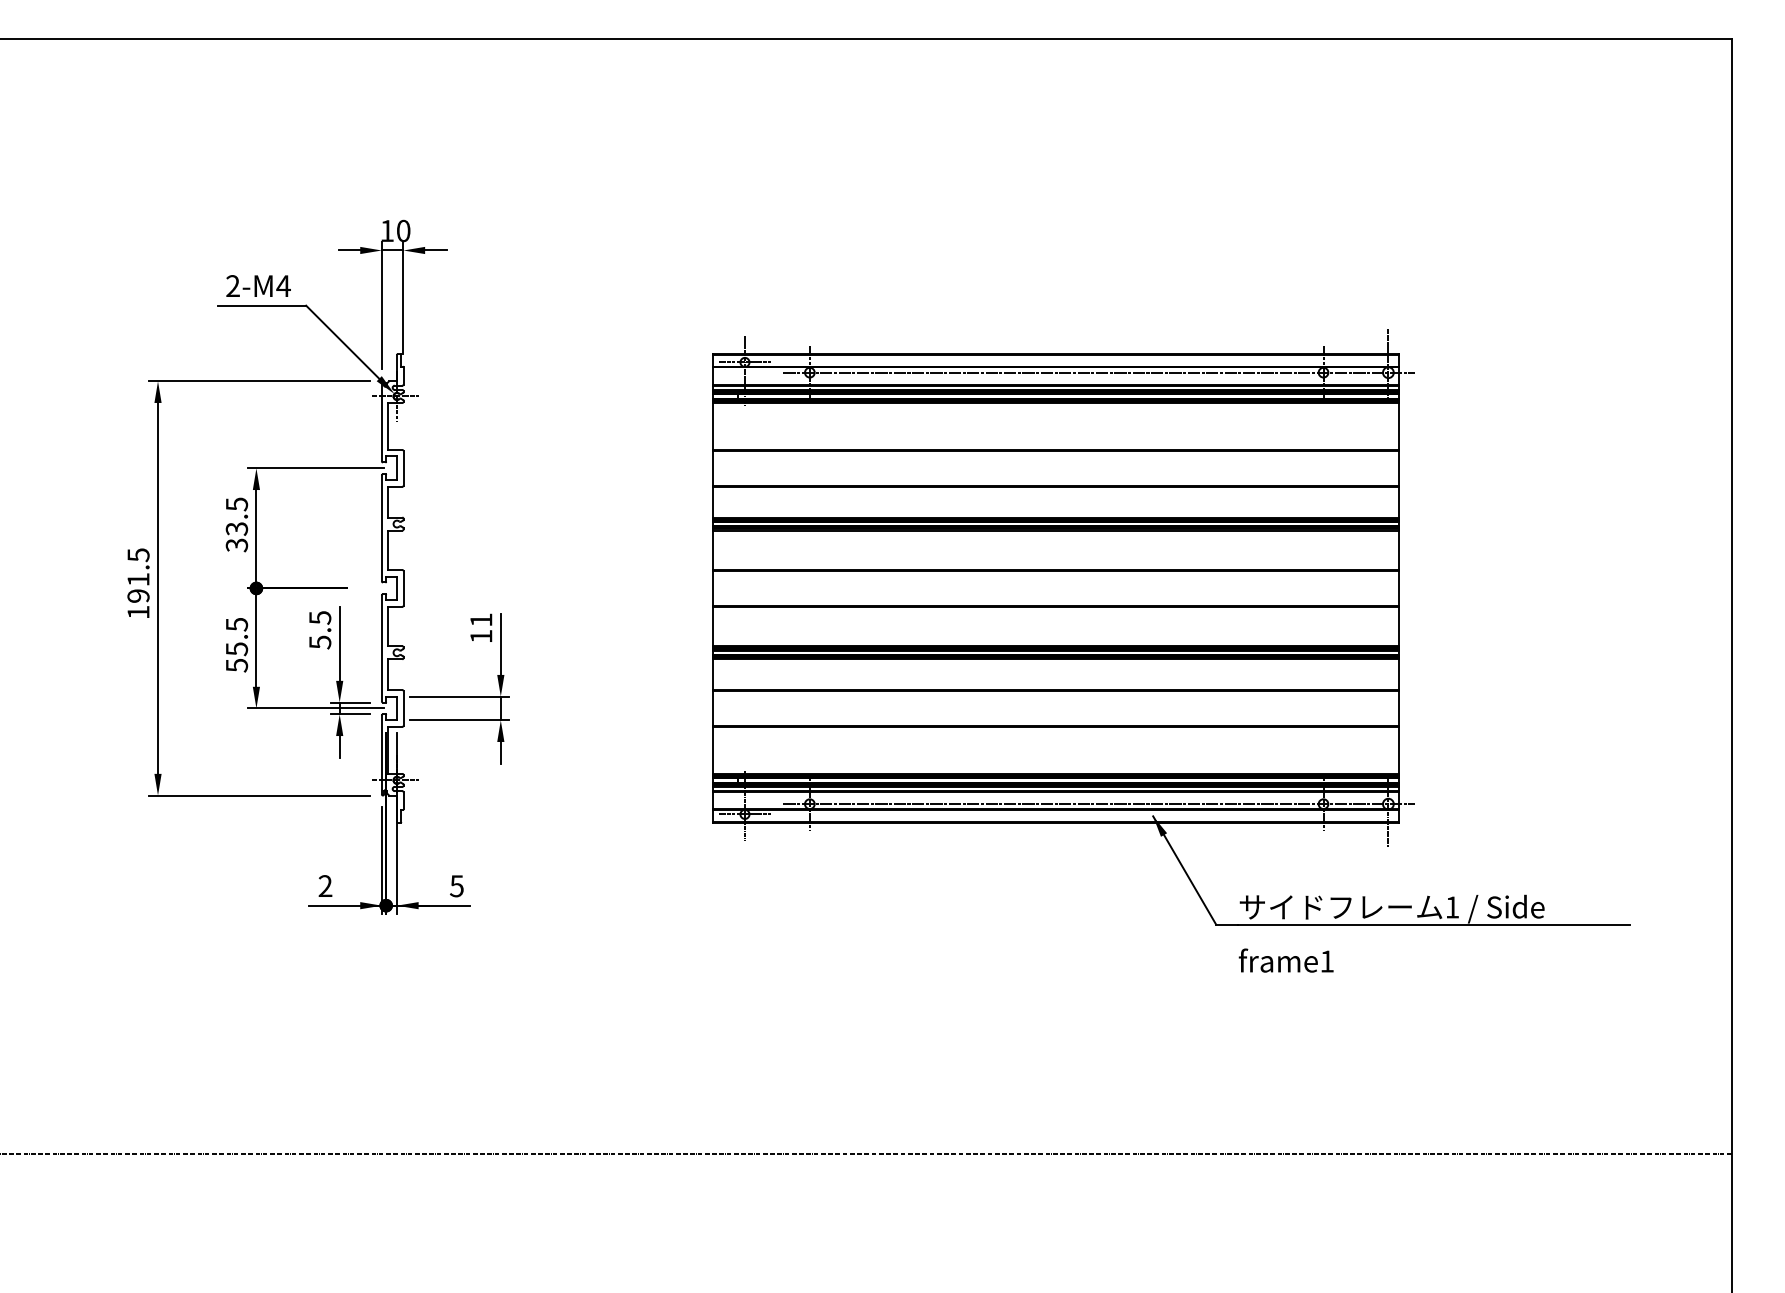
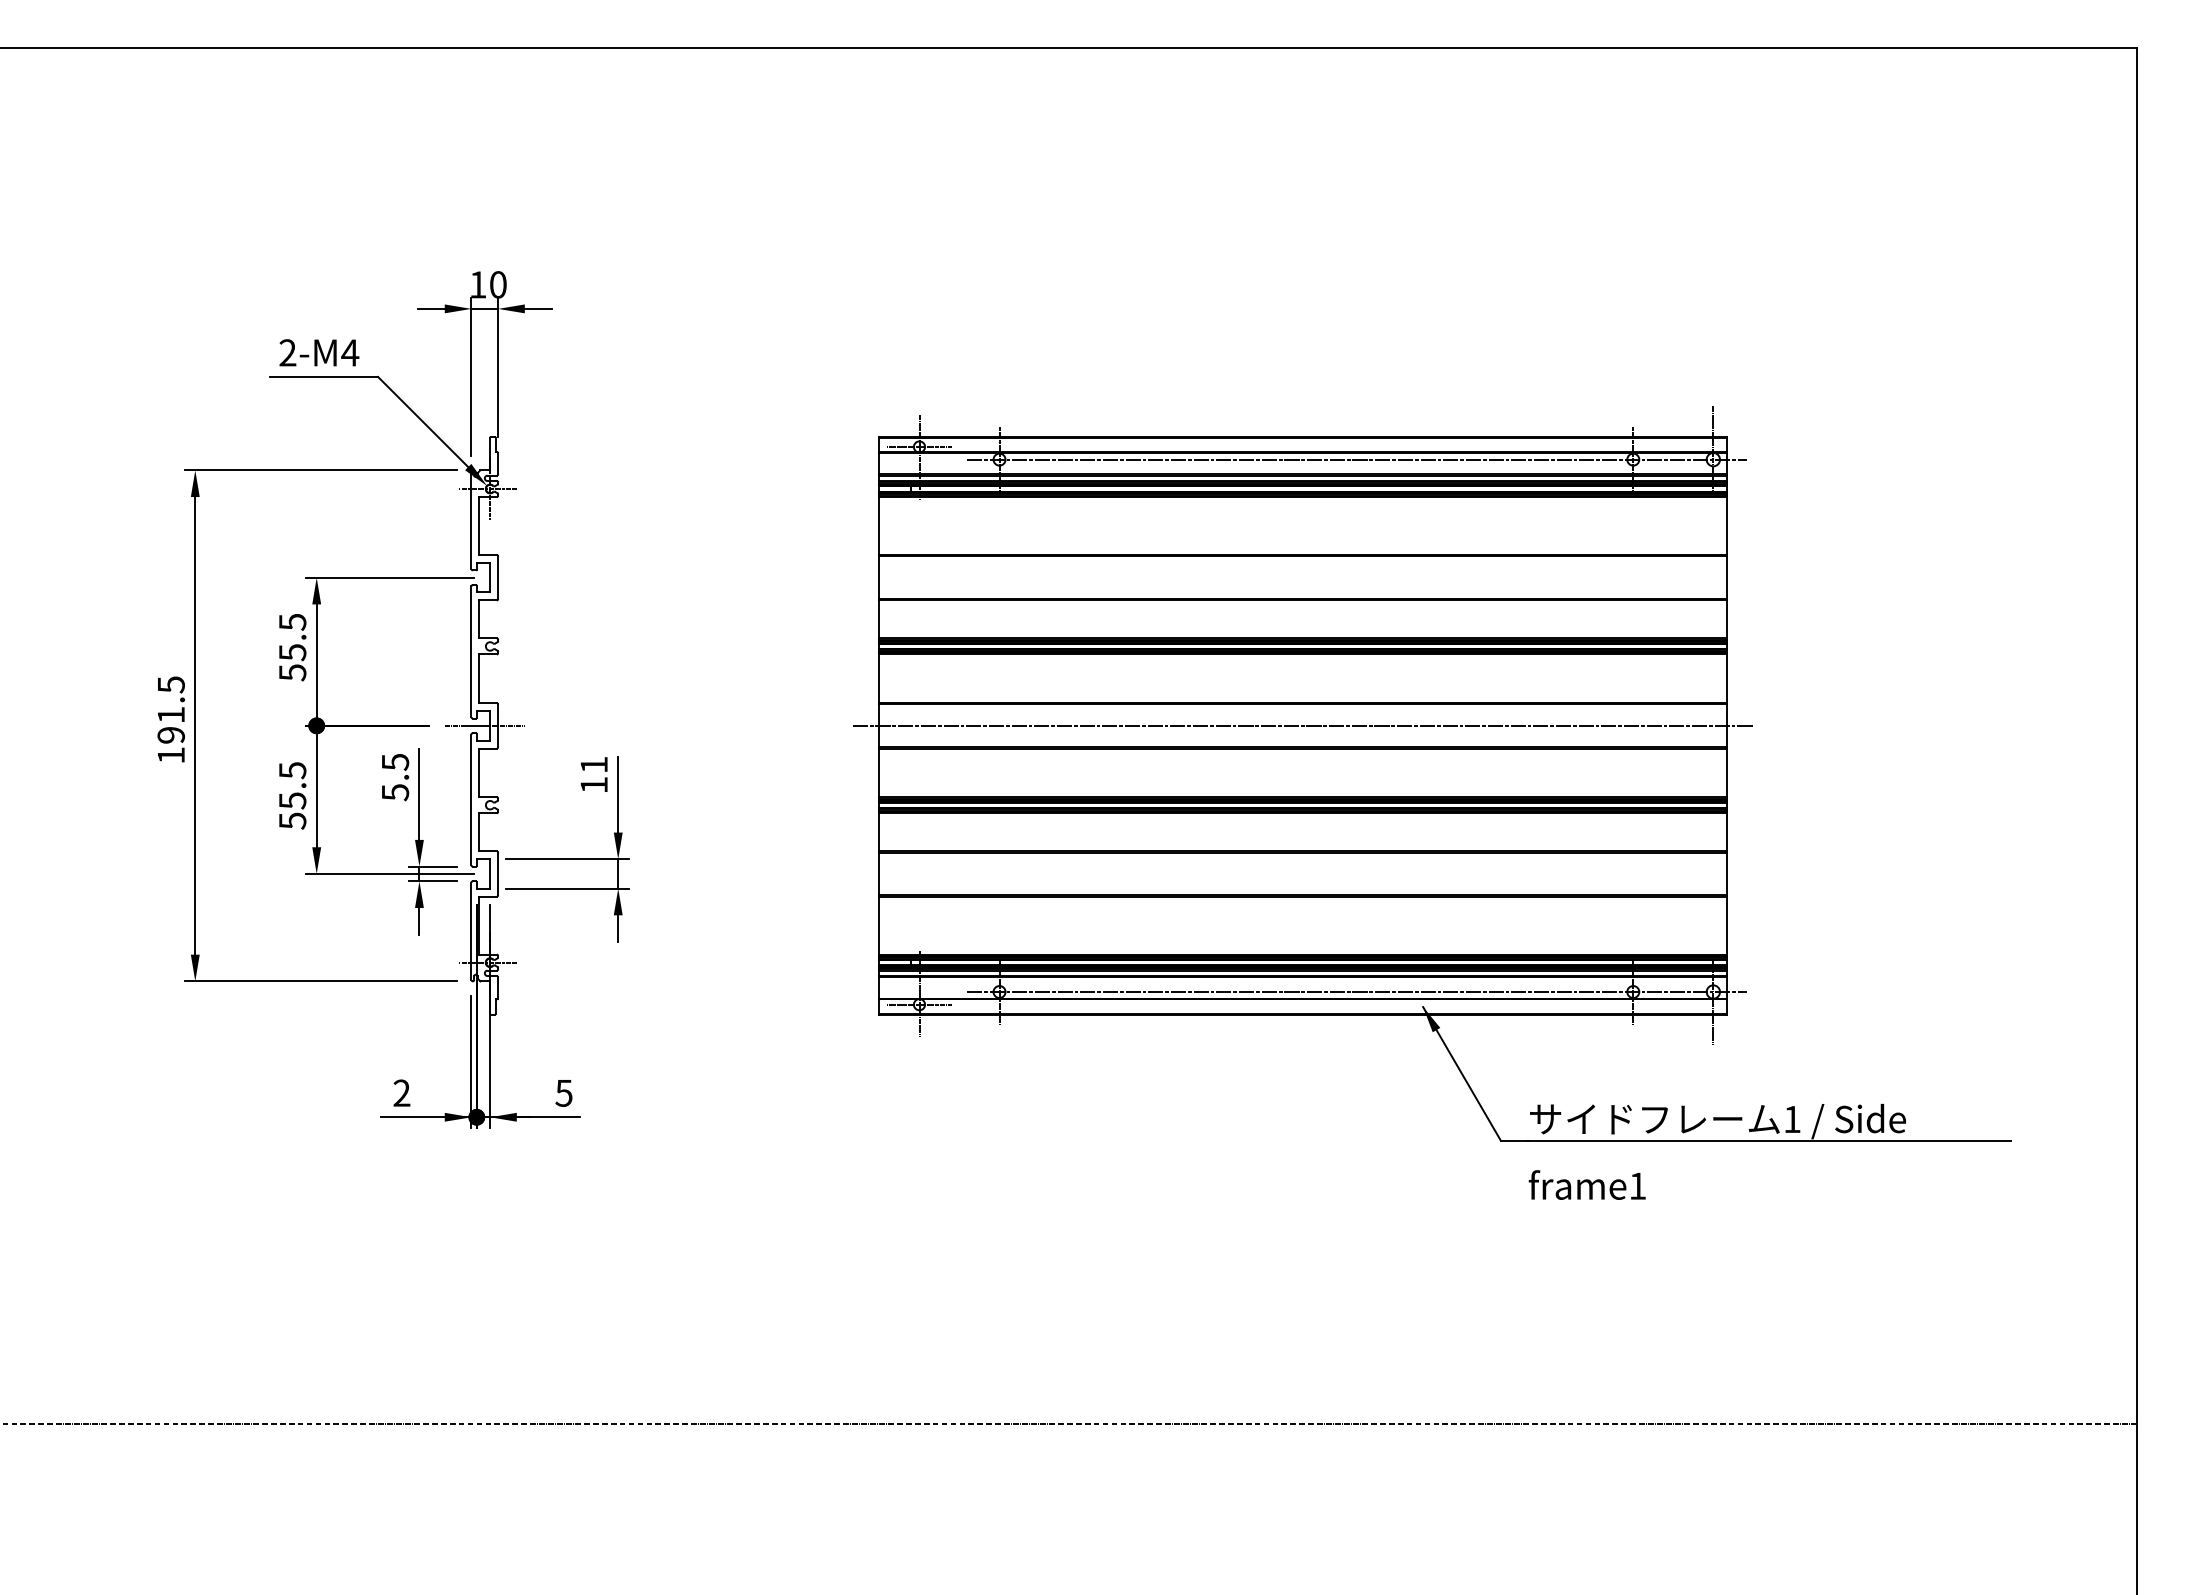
text: (235, 537) -> (291, 662), 33.5 -> 55.5
line: (392, 588) -> (484, 725), added
line: (1055, 588) -> (1302, 725), added

